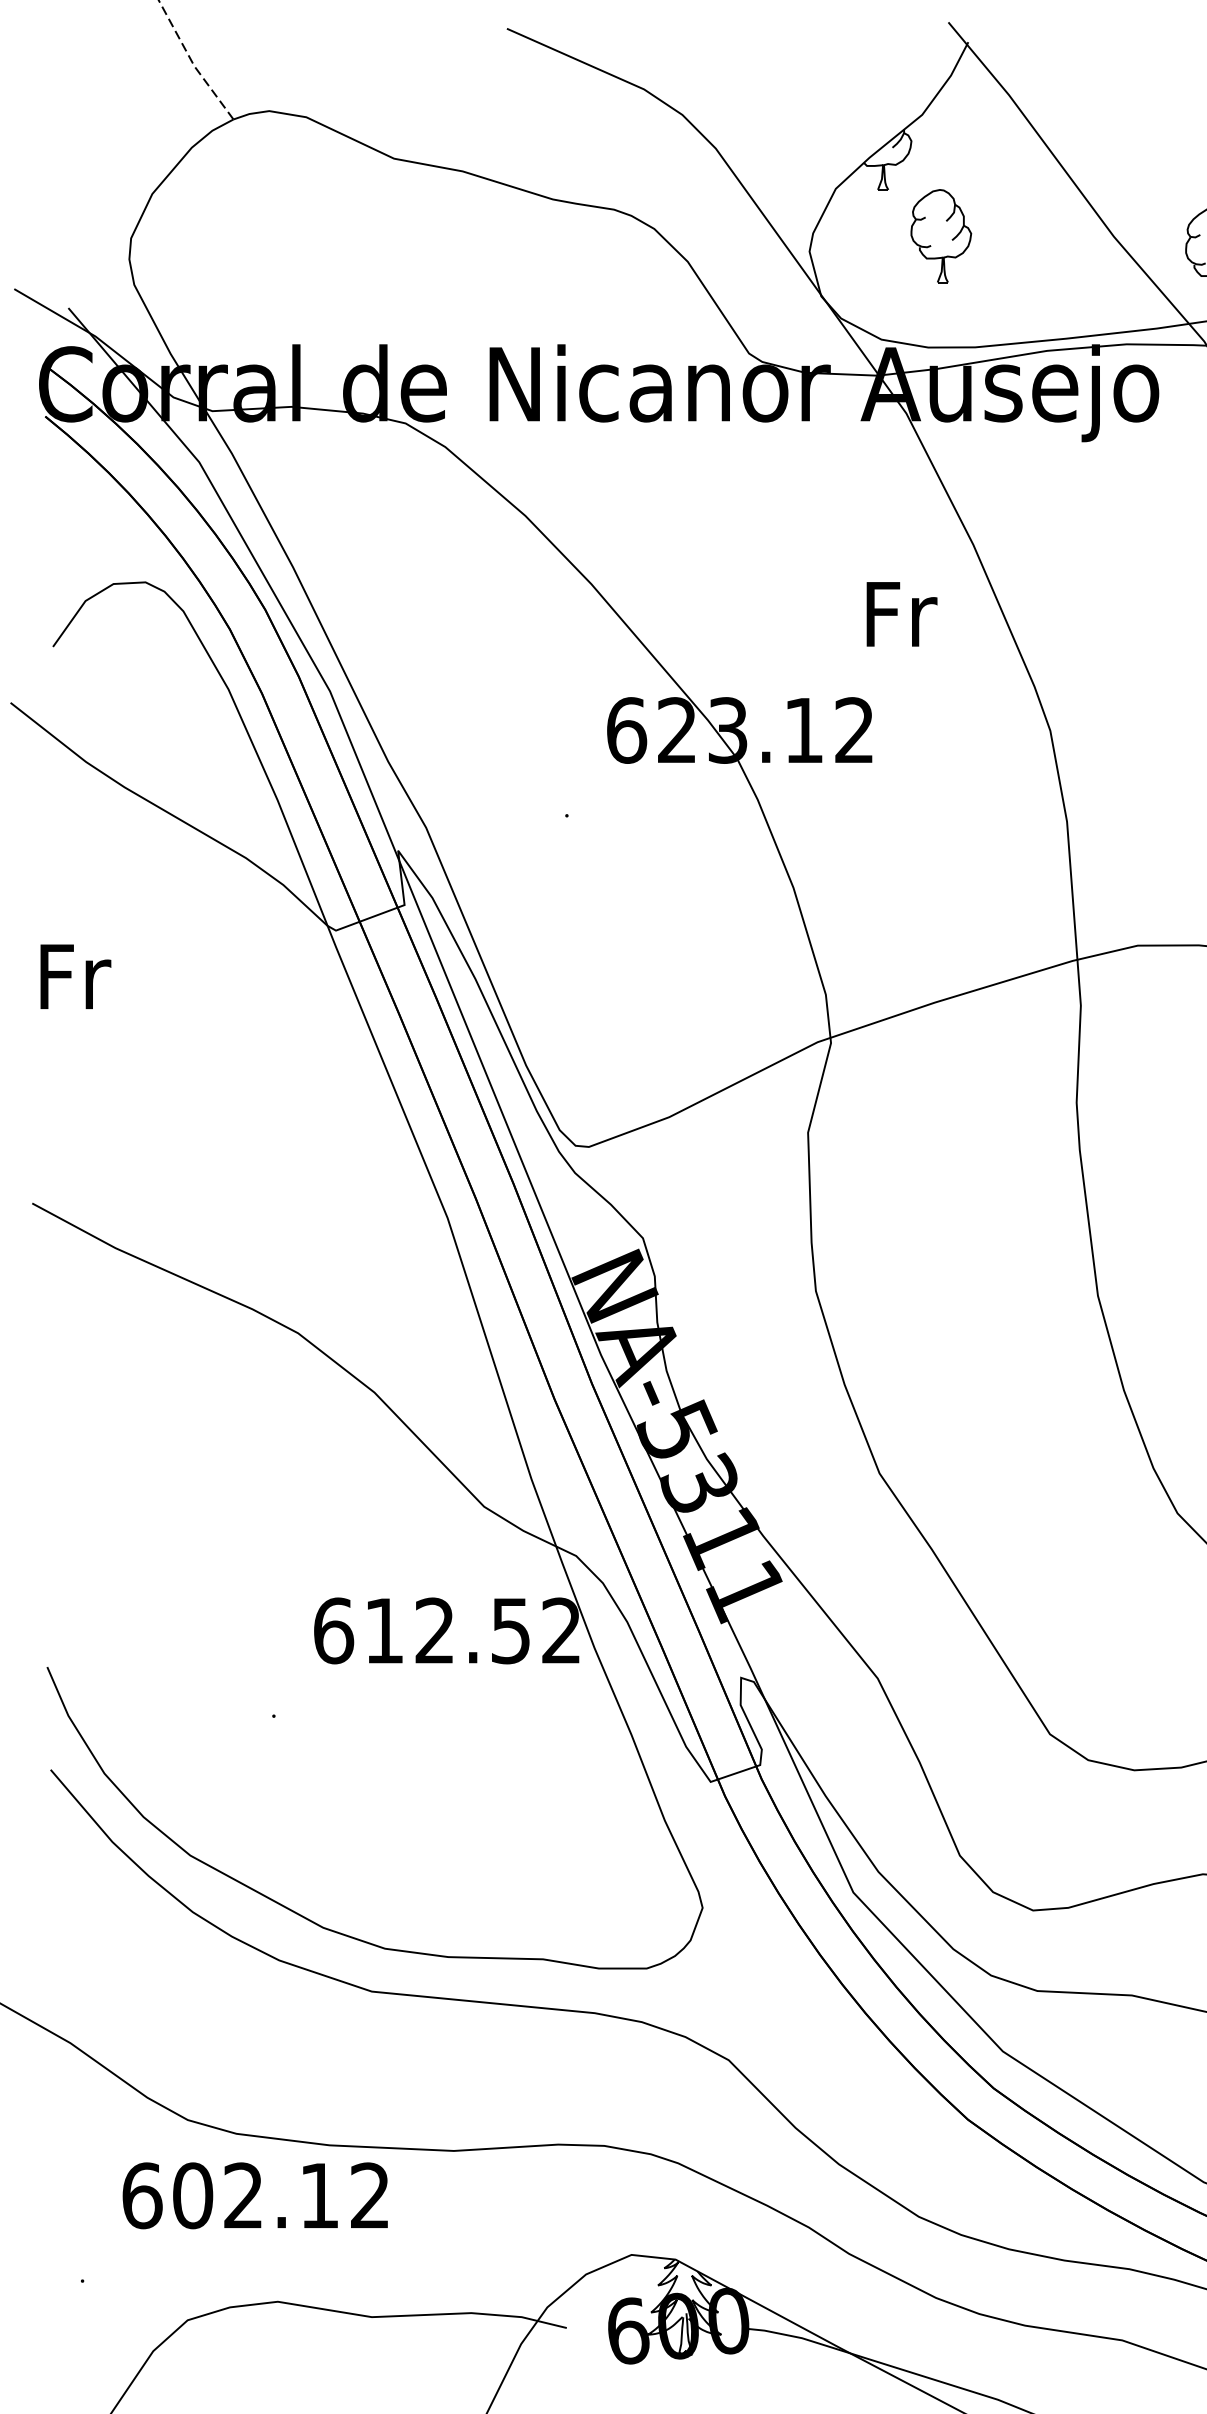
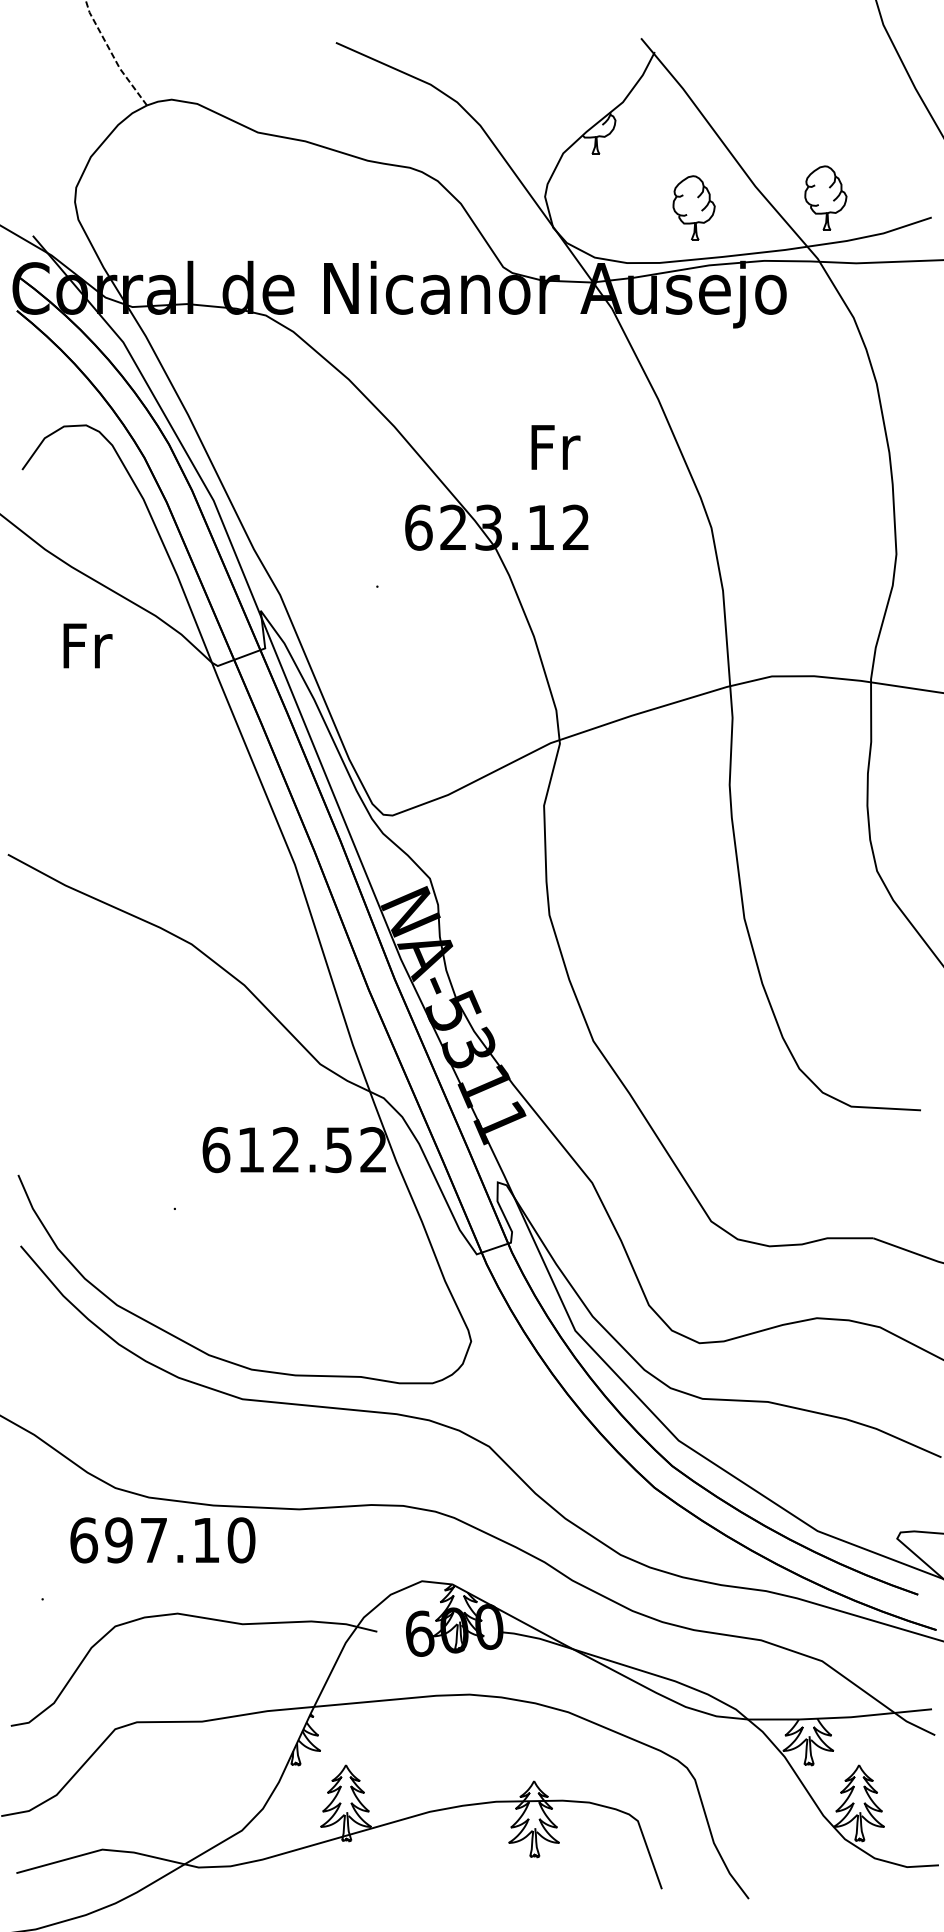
part: (940, 235) -> (693, 207), moved
text: (901, 614) -> (555, 447), moved
text: (75, 976) -> (87, 645), moved
text: (282, 2195) -> (180, 1540), 602.12 -> 697.10

